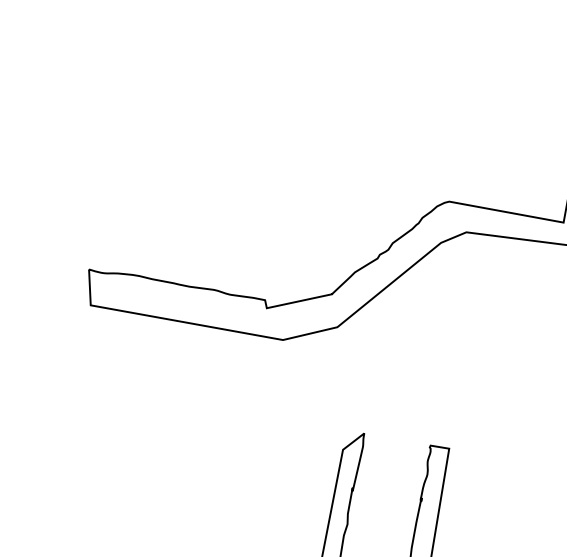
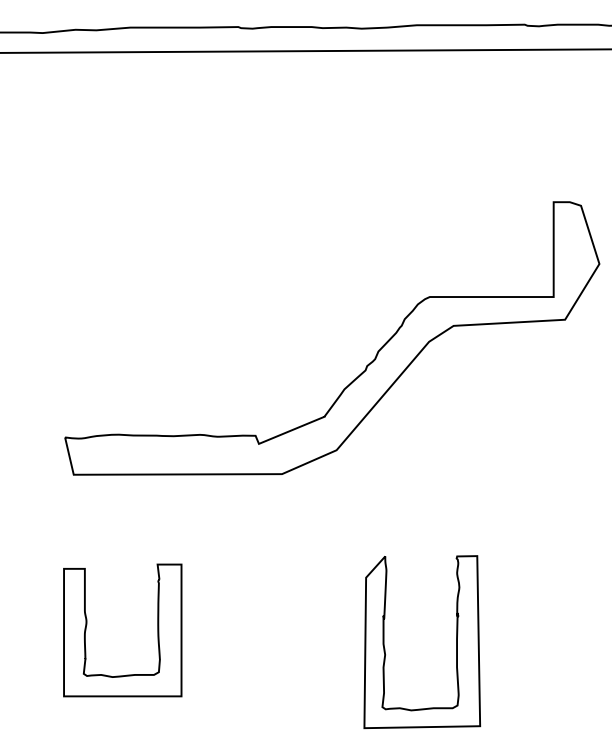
part: (141, 463) -> (157, 630), added

